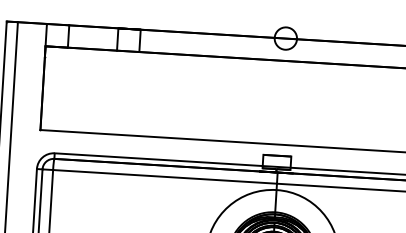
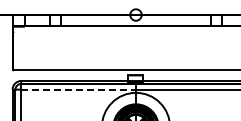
line: (165, 176) -> (78, 89), solid -> dashed

